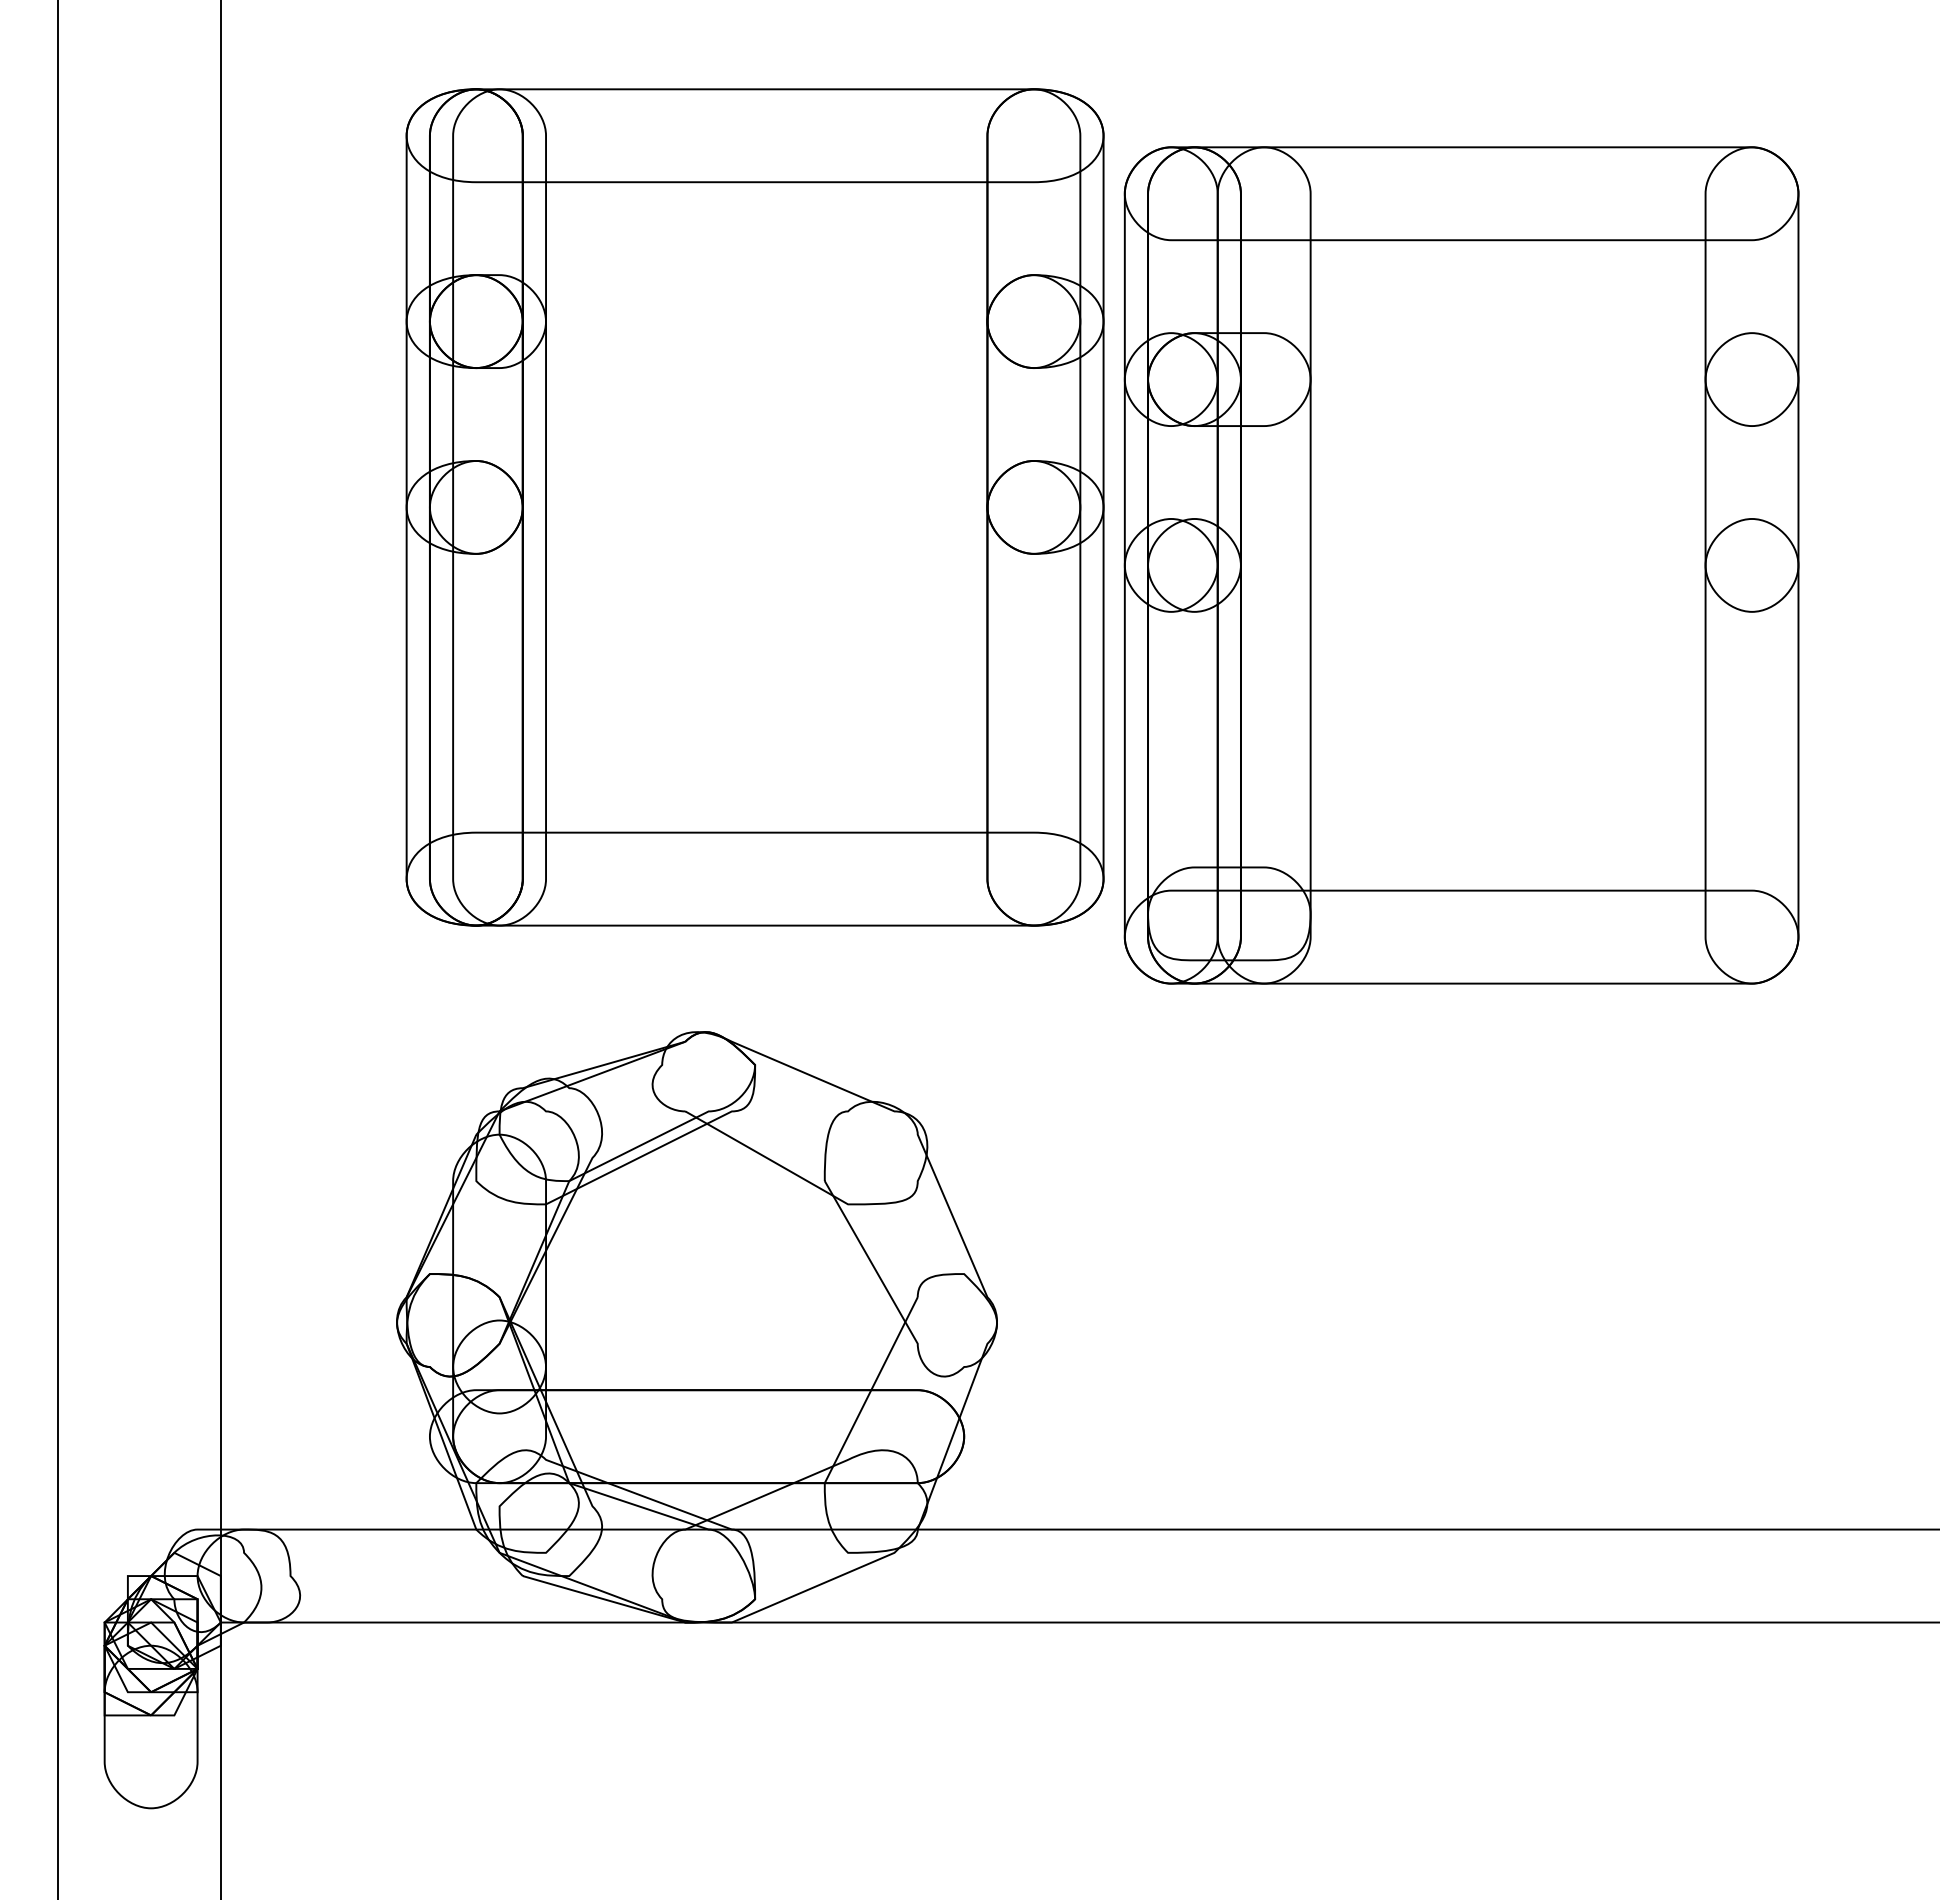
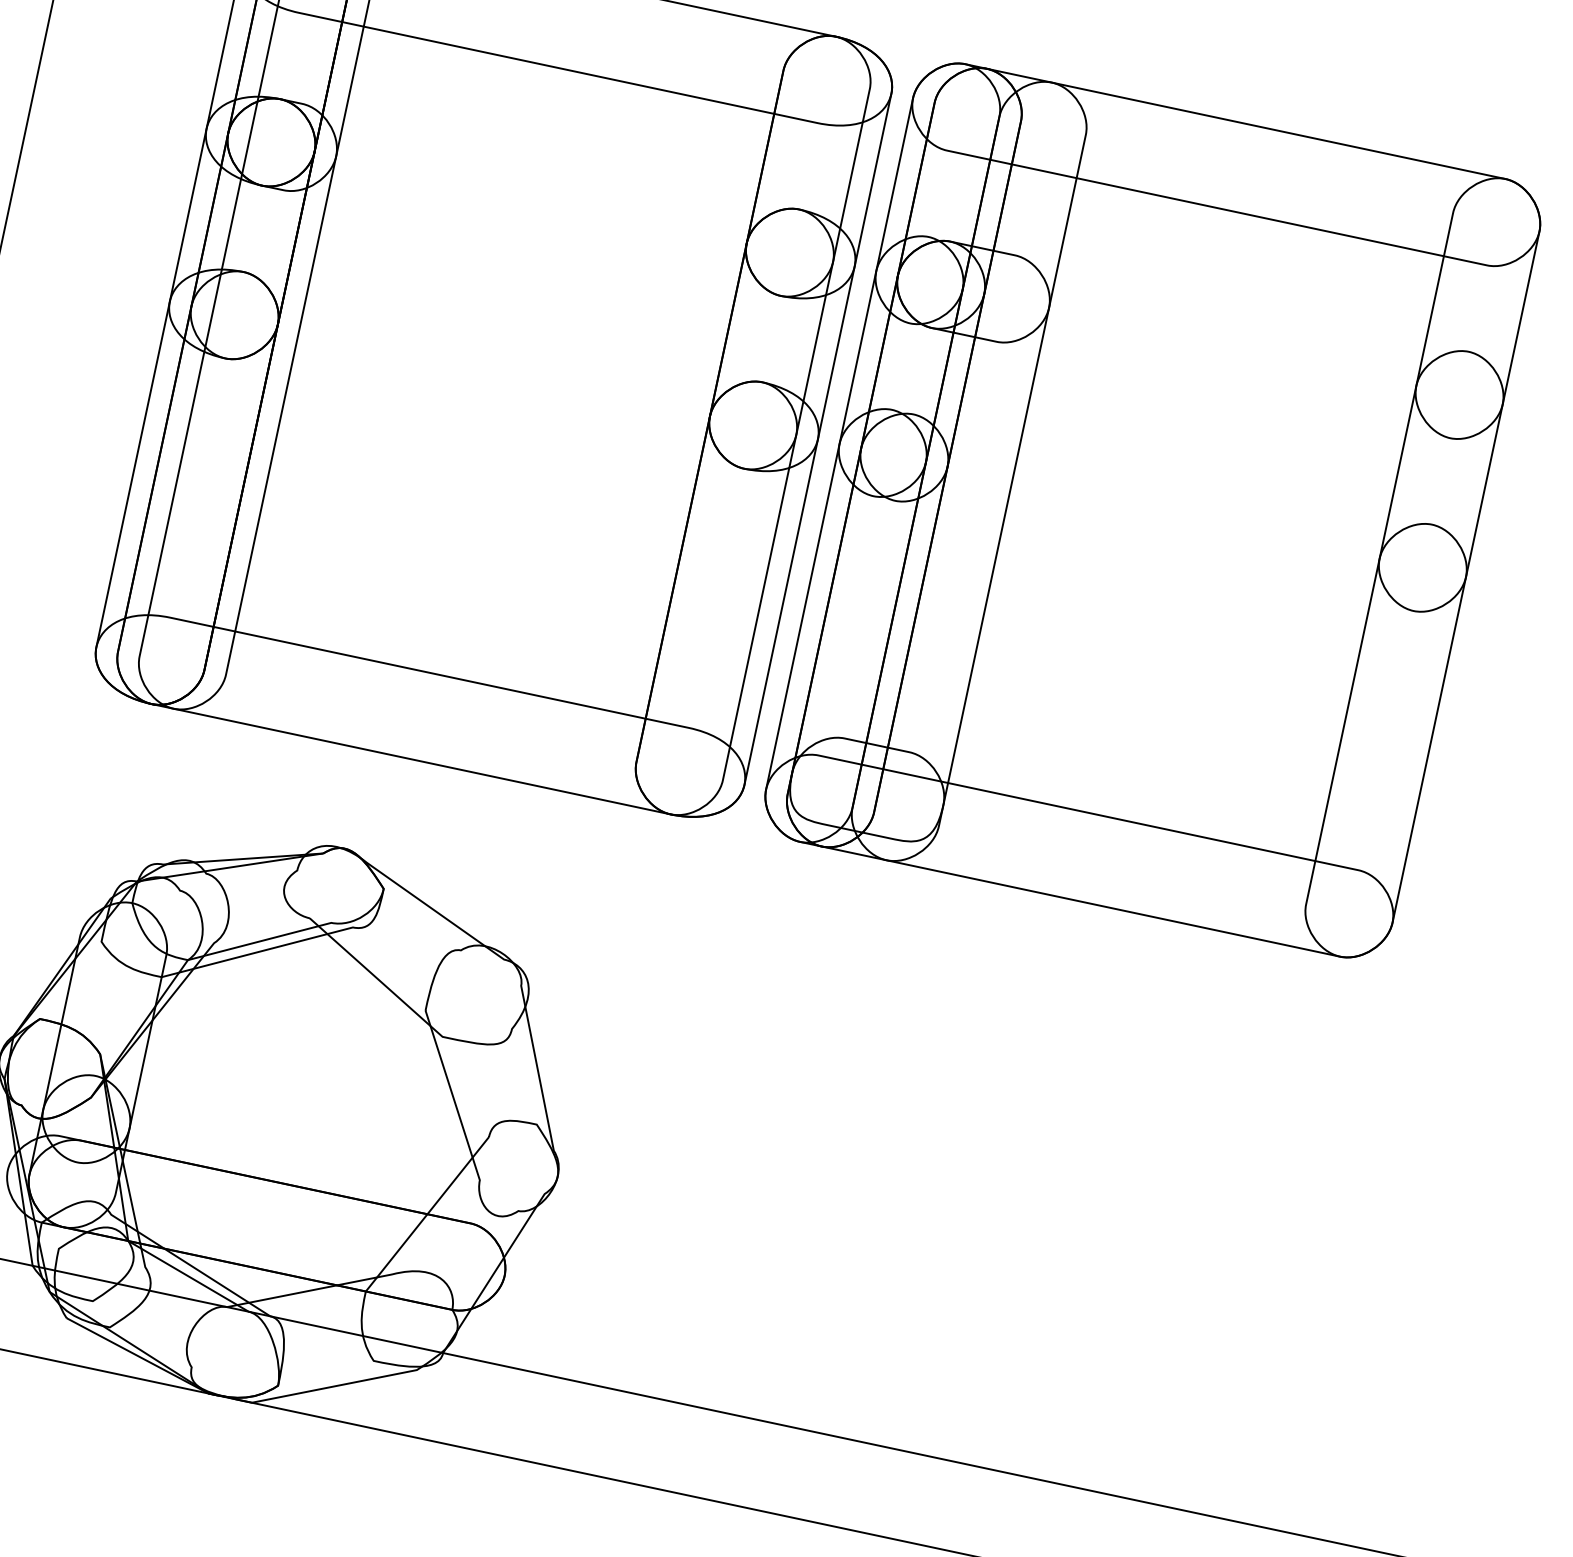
part: (1461, 565) -> (1152, 510), moved

